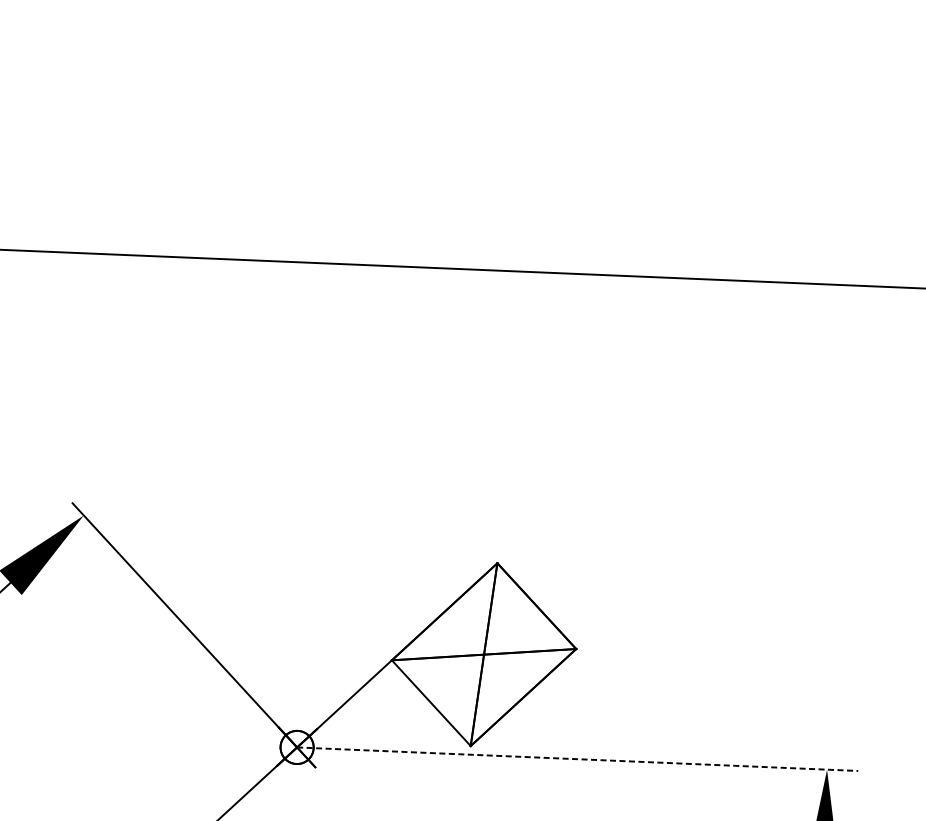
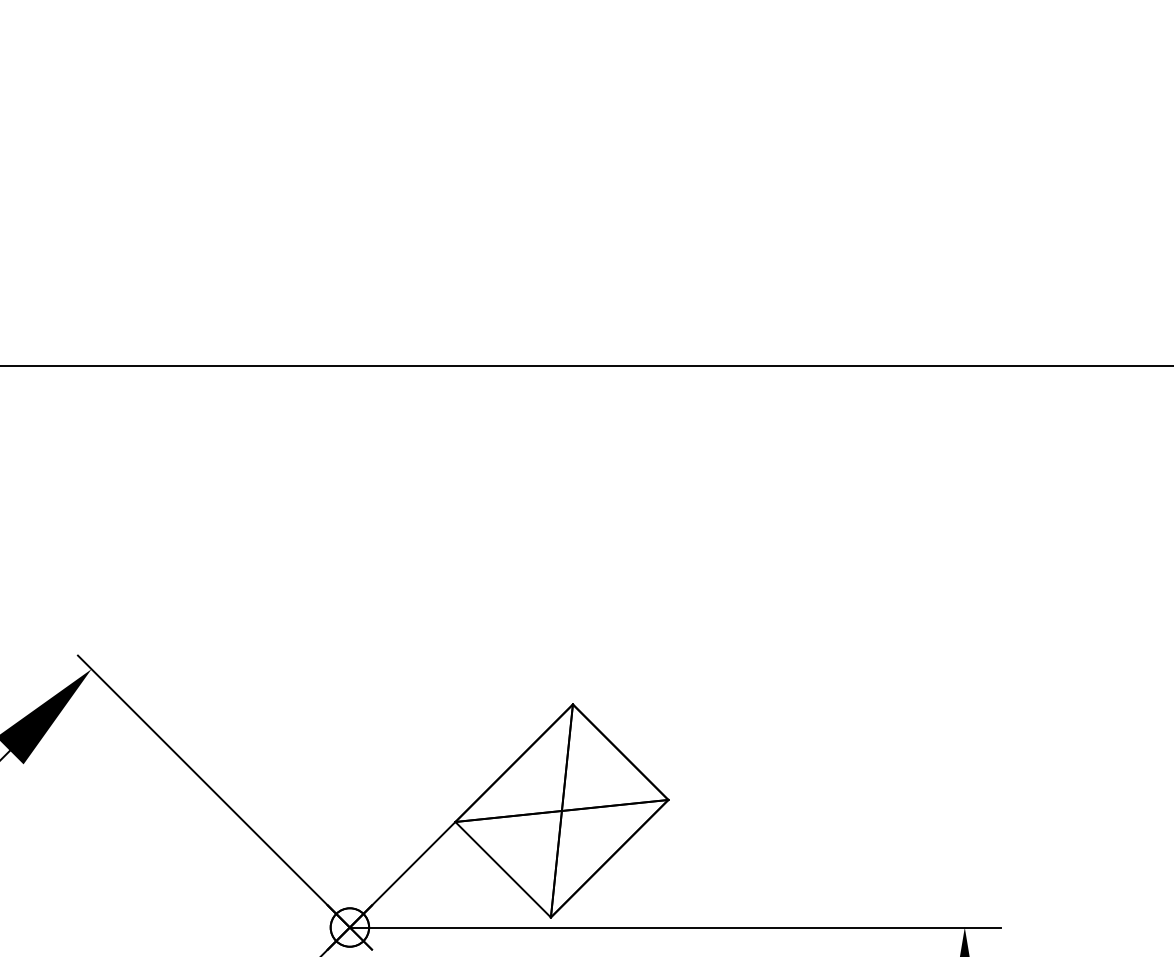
line: (577, 759) -> (675, 927), dashed -> solid

